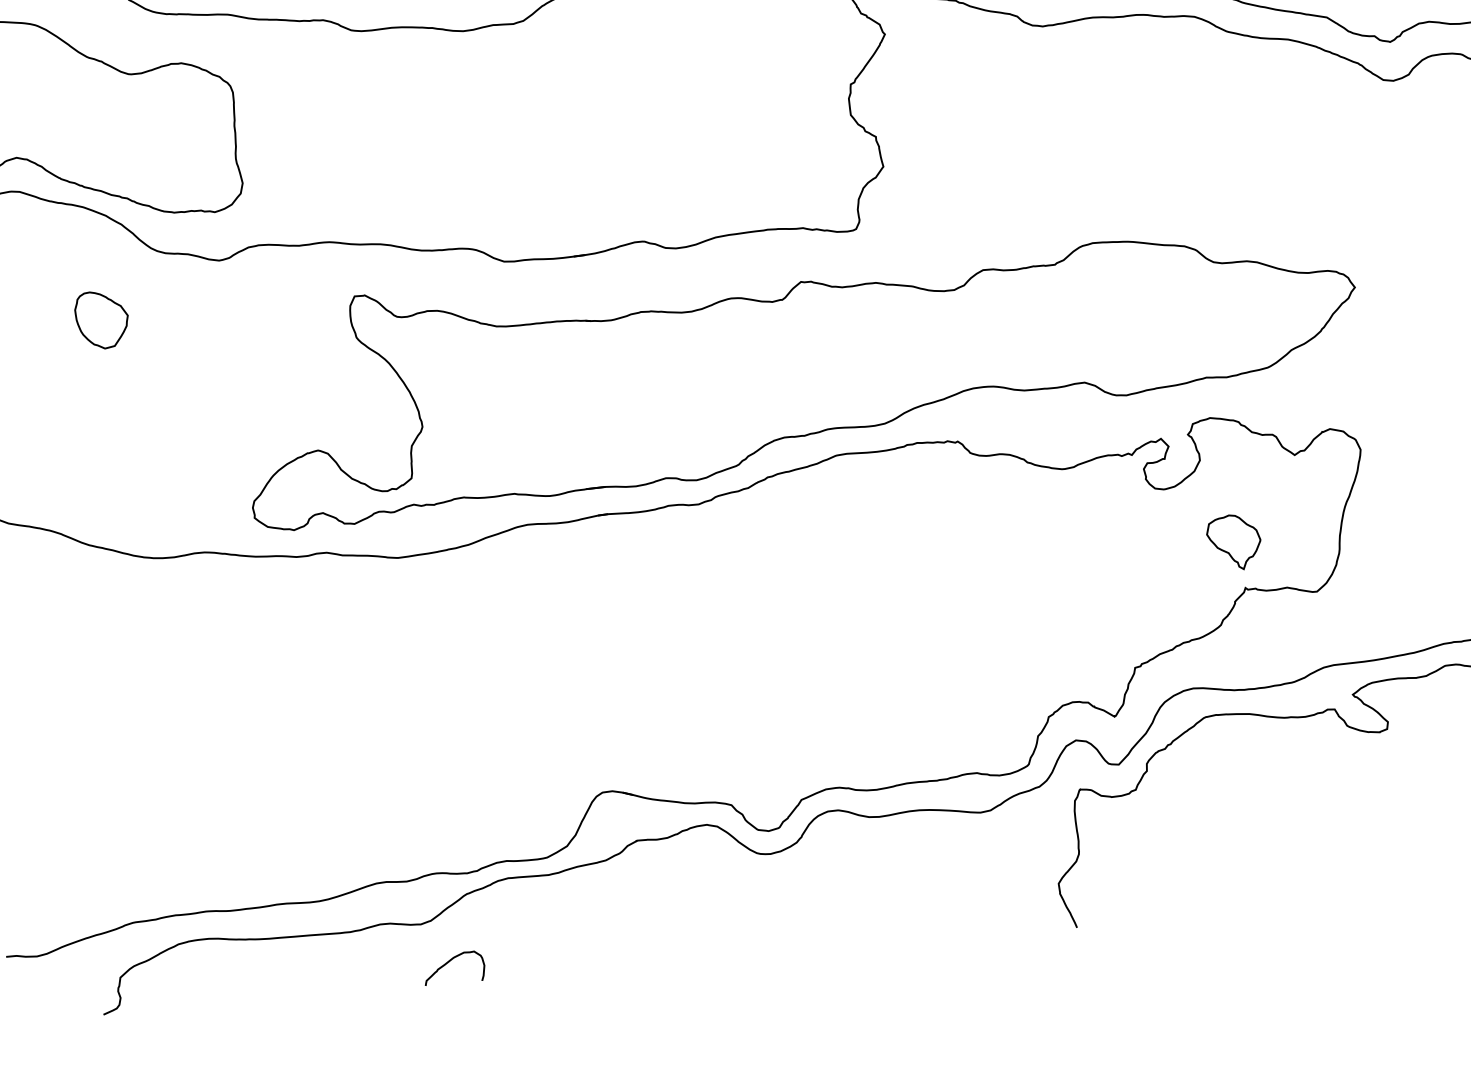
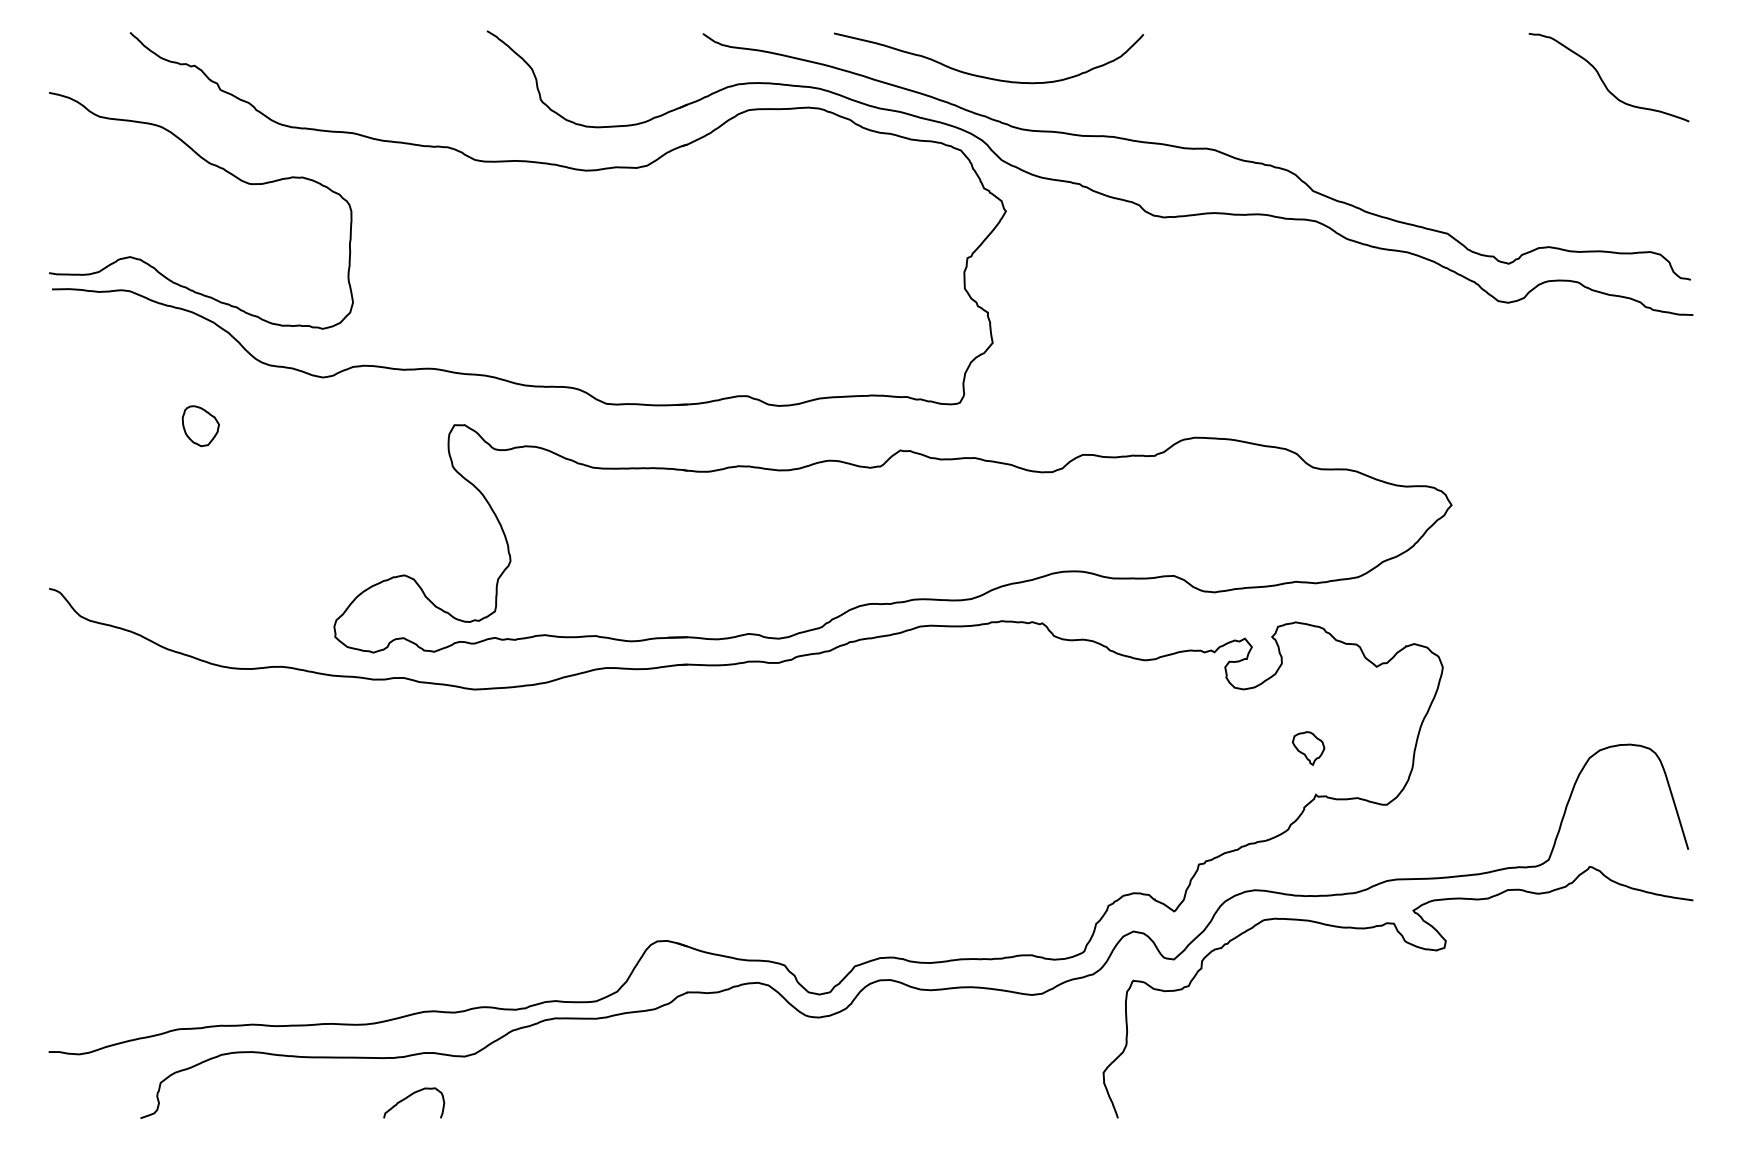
part: (101, 319) -> (200, 425), size x0.7
part: (1234, 542) -> (1308, 748), size x0.6
curve: (450, 961) -> (410, 1096), moved

